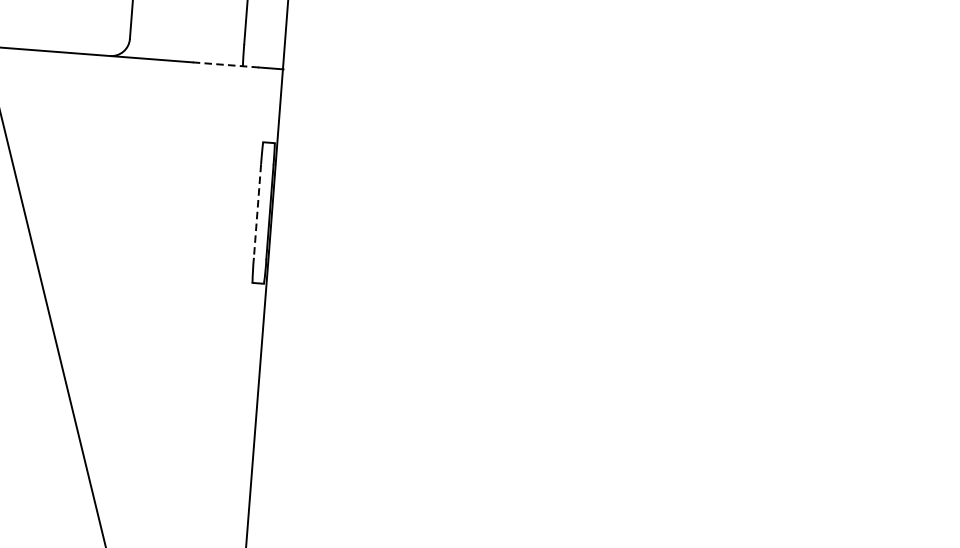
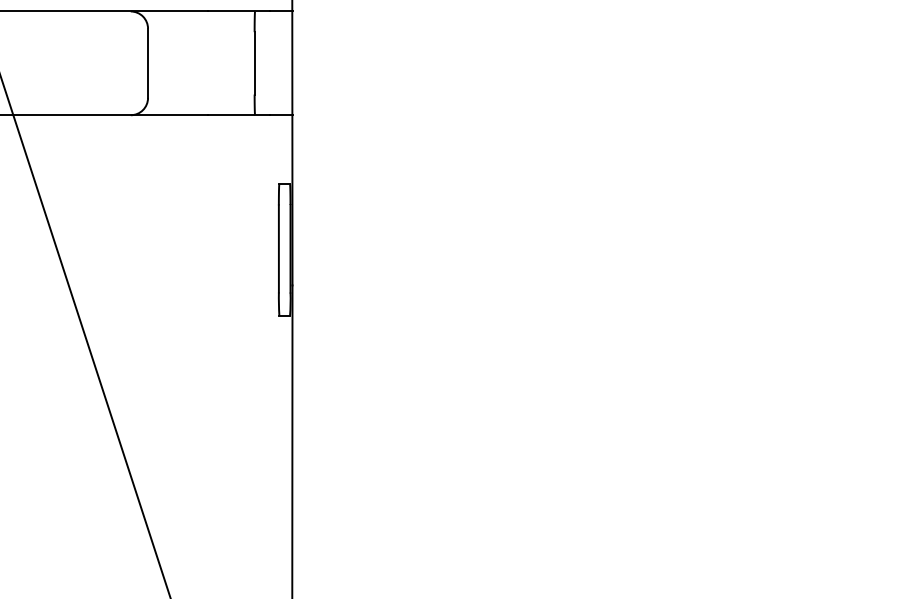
line: (226, 65) -> (239, 115), dashed -> solid
line: (257, 210) -> (278, 248), dashed -> solid

